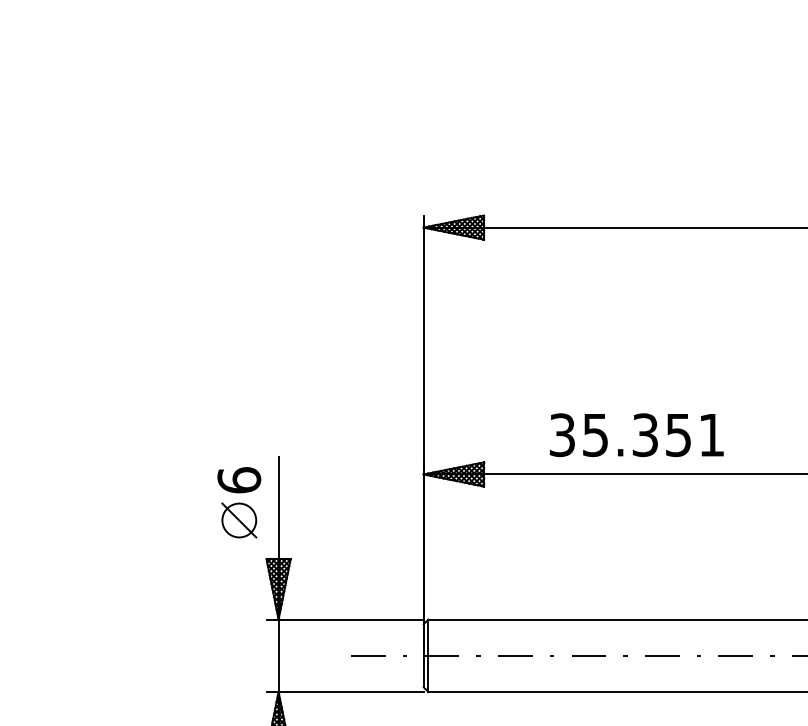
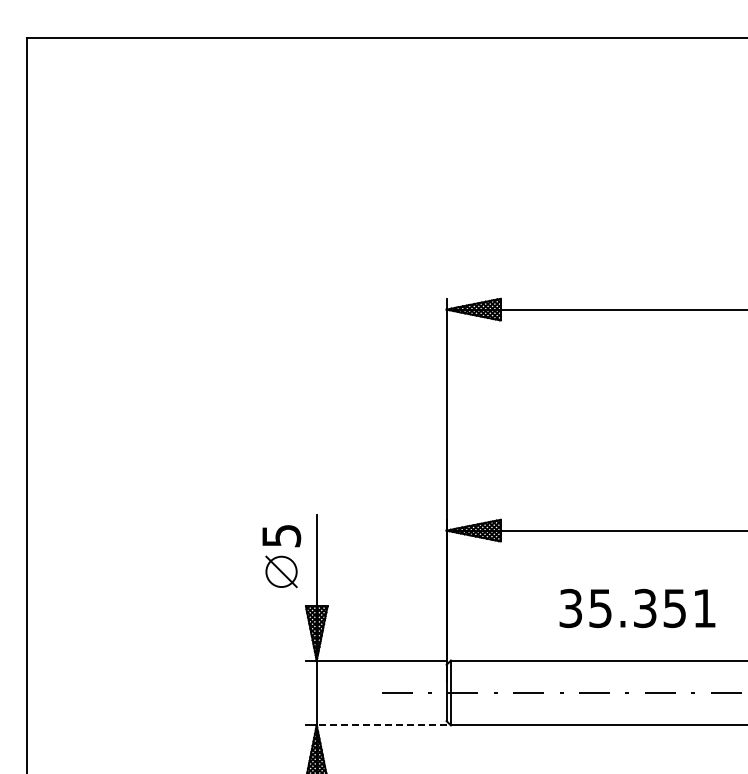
text: (636, 435) -> (637, 608), moved
text: (239, 479) -> (281, 535), 6 -> 5
line: (350, 692) -> (381, 725), solid -> dashed

